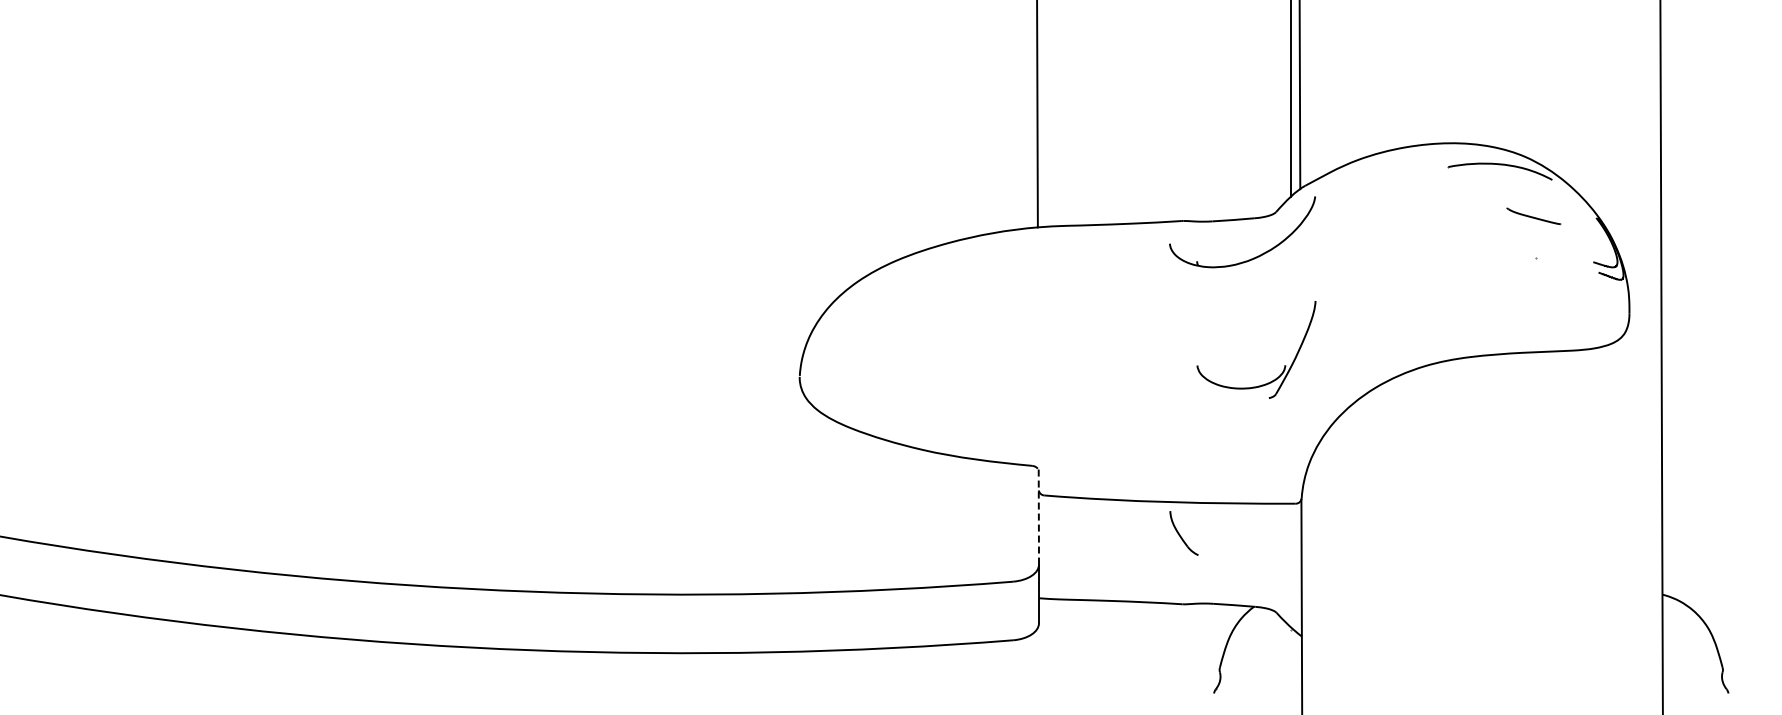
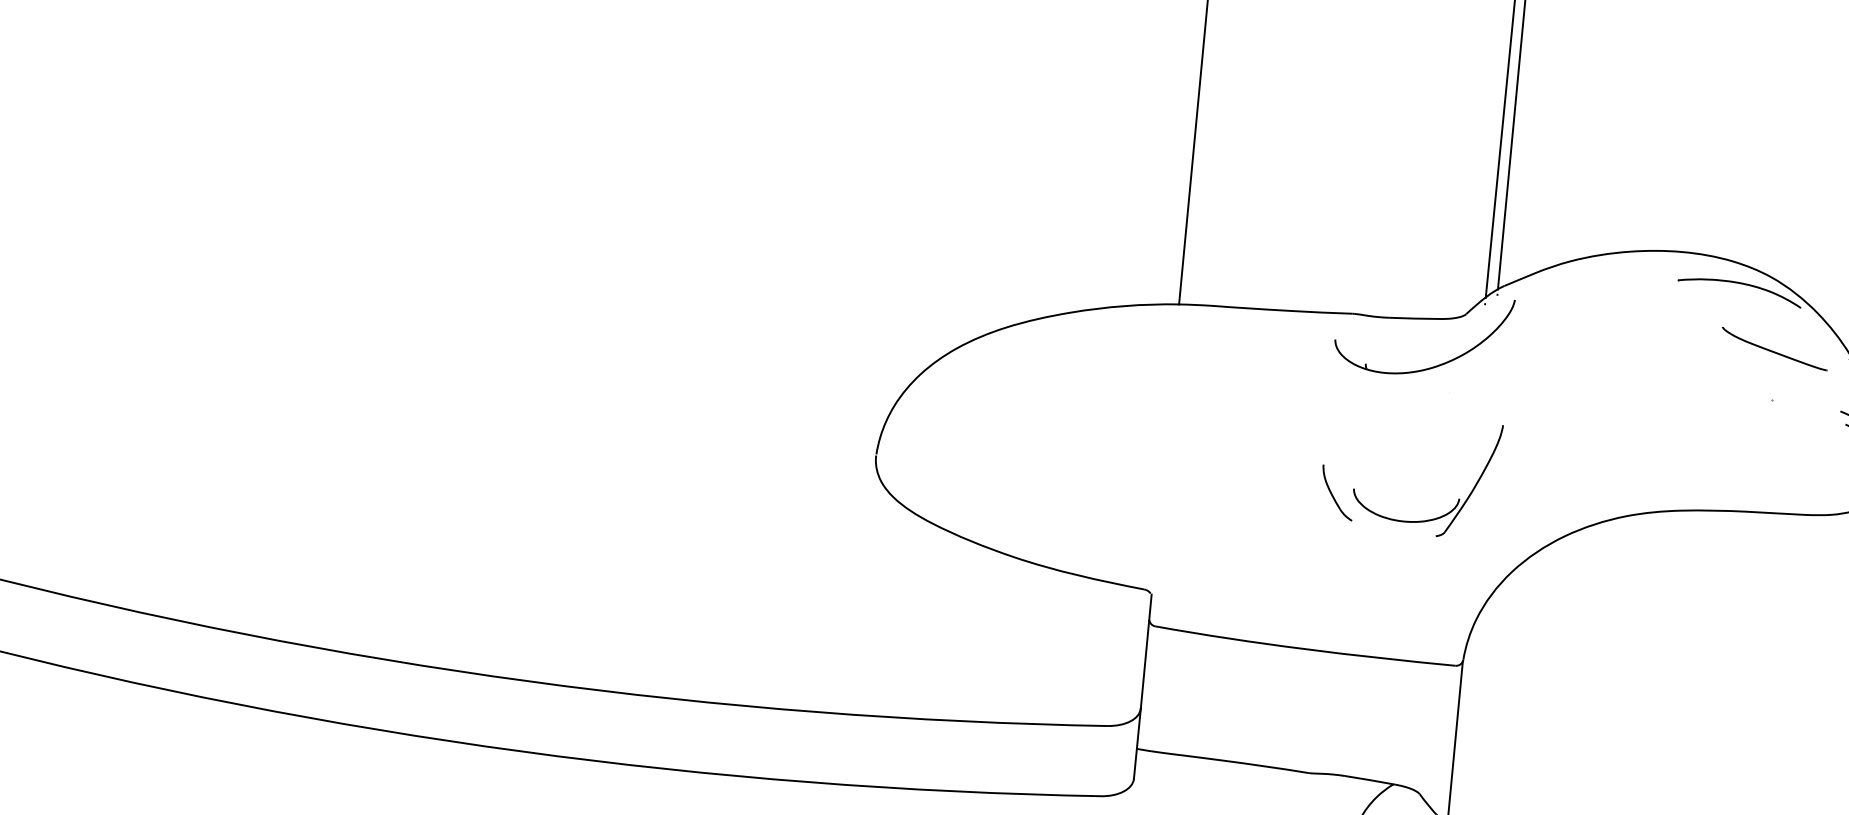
part: (1533, 216) -> (1774, 349), size x1.67
line: (1038, 517) -> (1145, 652), dashed -> solid
part: (1183, 533) -> (1336, 493), moved

